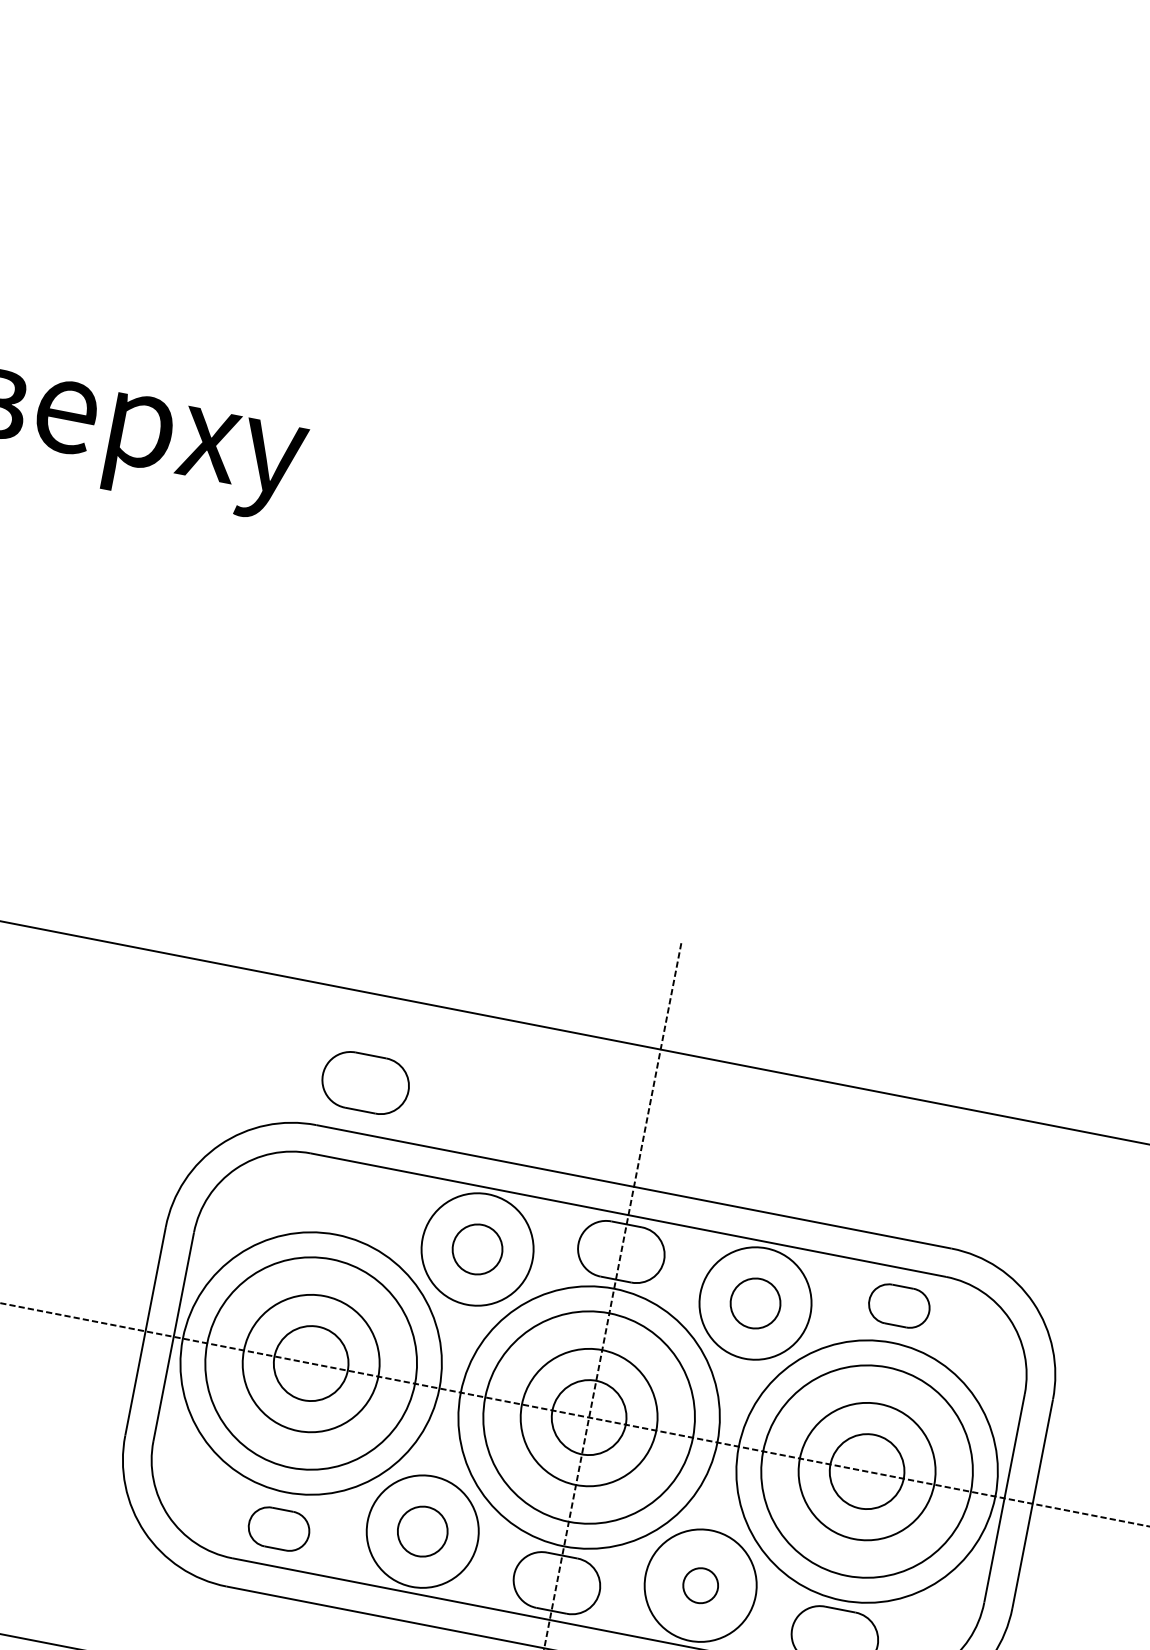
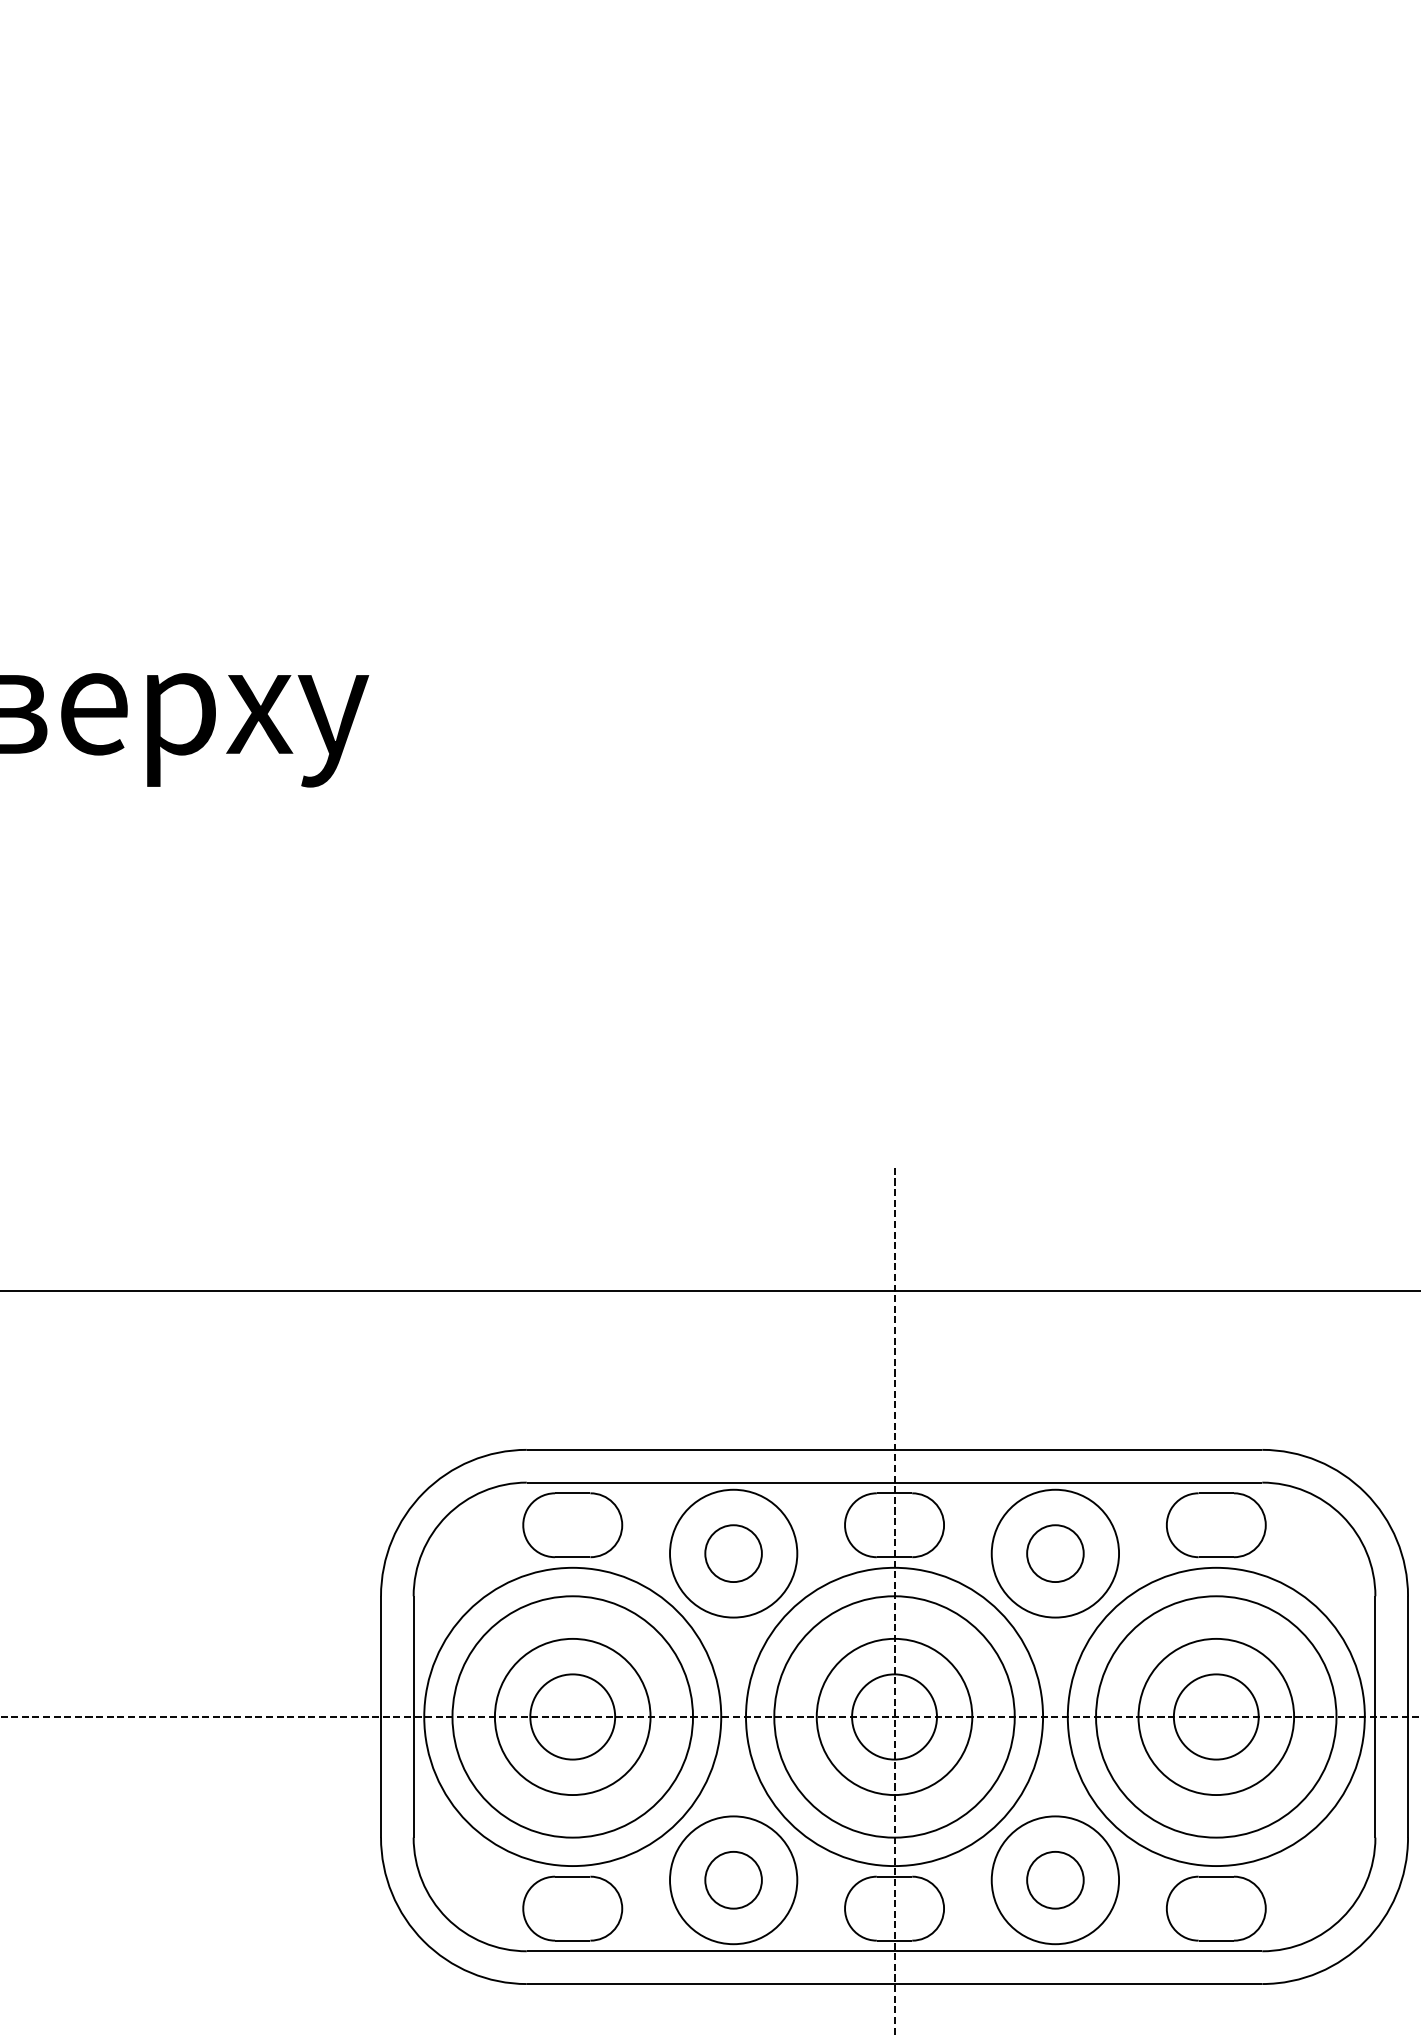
part: (365, 1083) -> (572, 1525), moved
part: (899, 1306) -> (1216, 1525), size x1.43
part: (278, 1528) -> (572, 1908), size x1.43
part: (700, 1585) -> (1055, 1880), size x1.43

